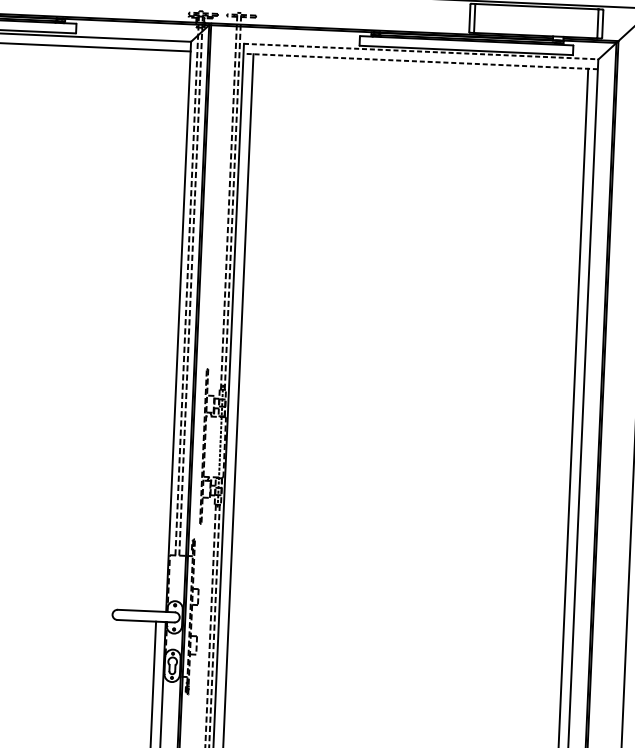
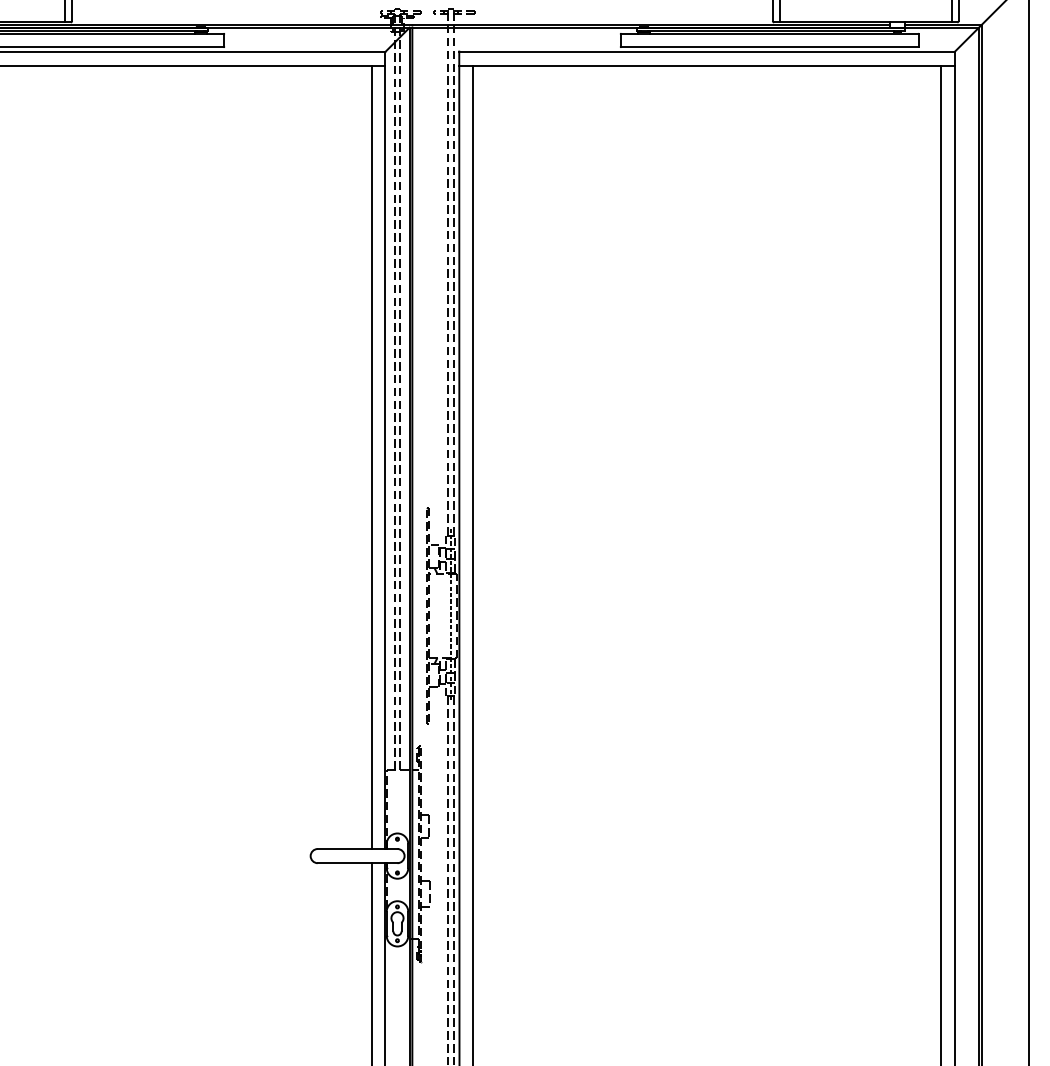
line: (420, 51) -> (706, 51), dashed -> solid
line: (420, 61) -> (706, 65), dashed -> solid
line: (168, 331) -> (371, 457), added

